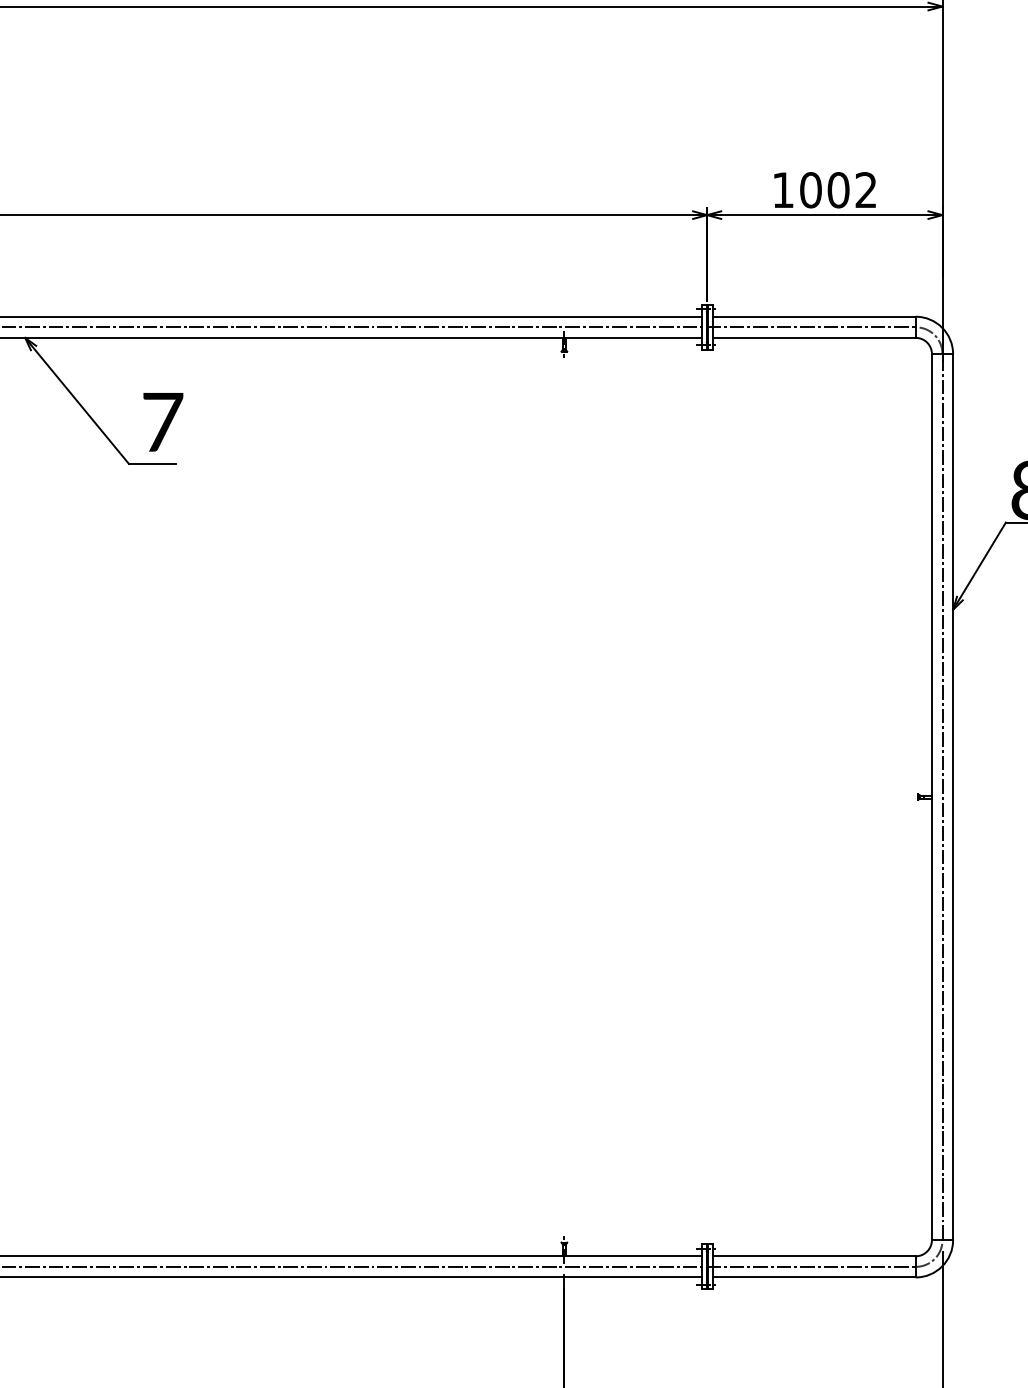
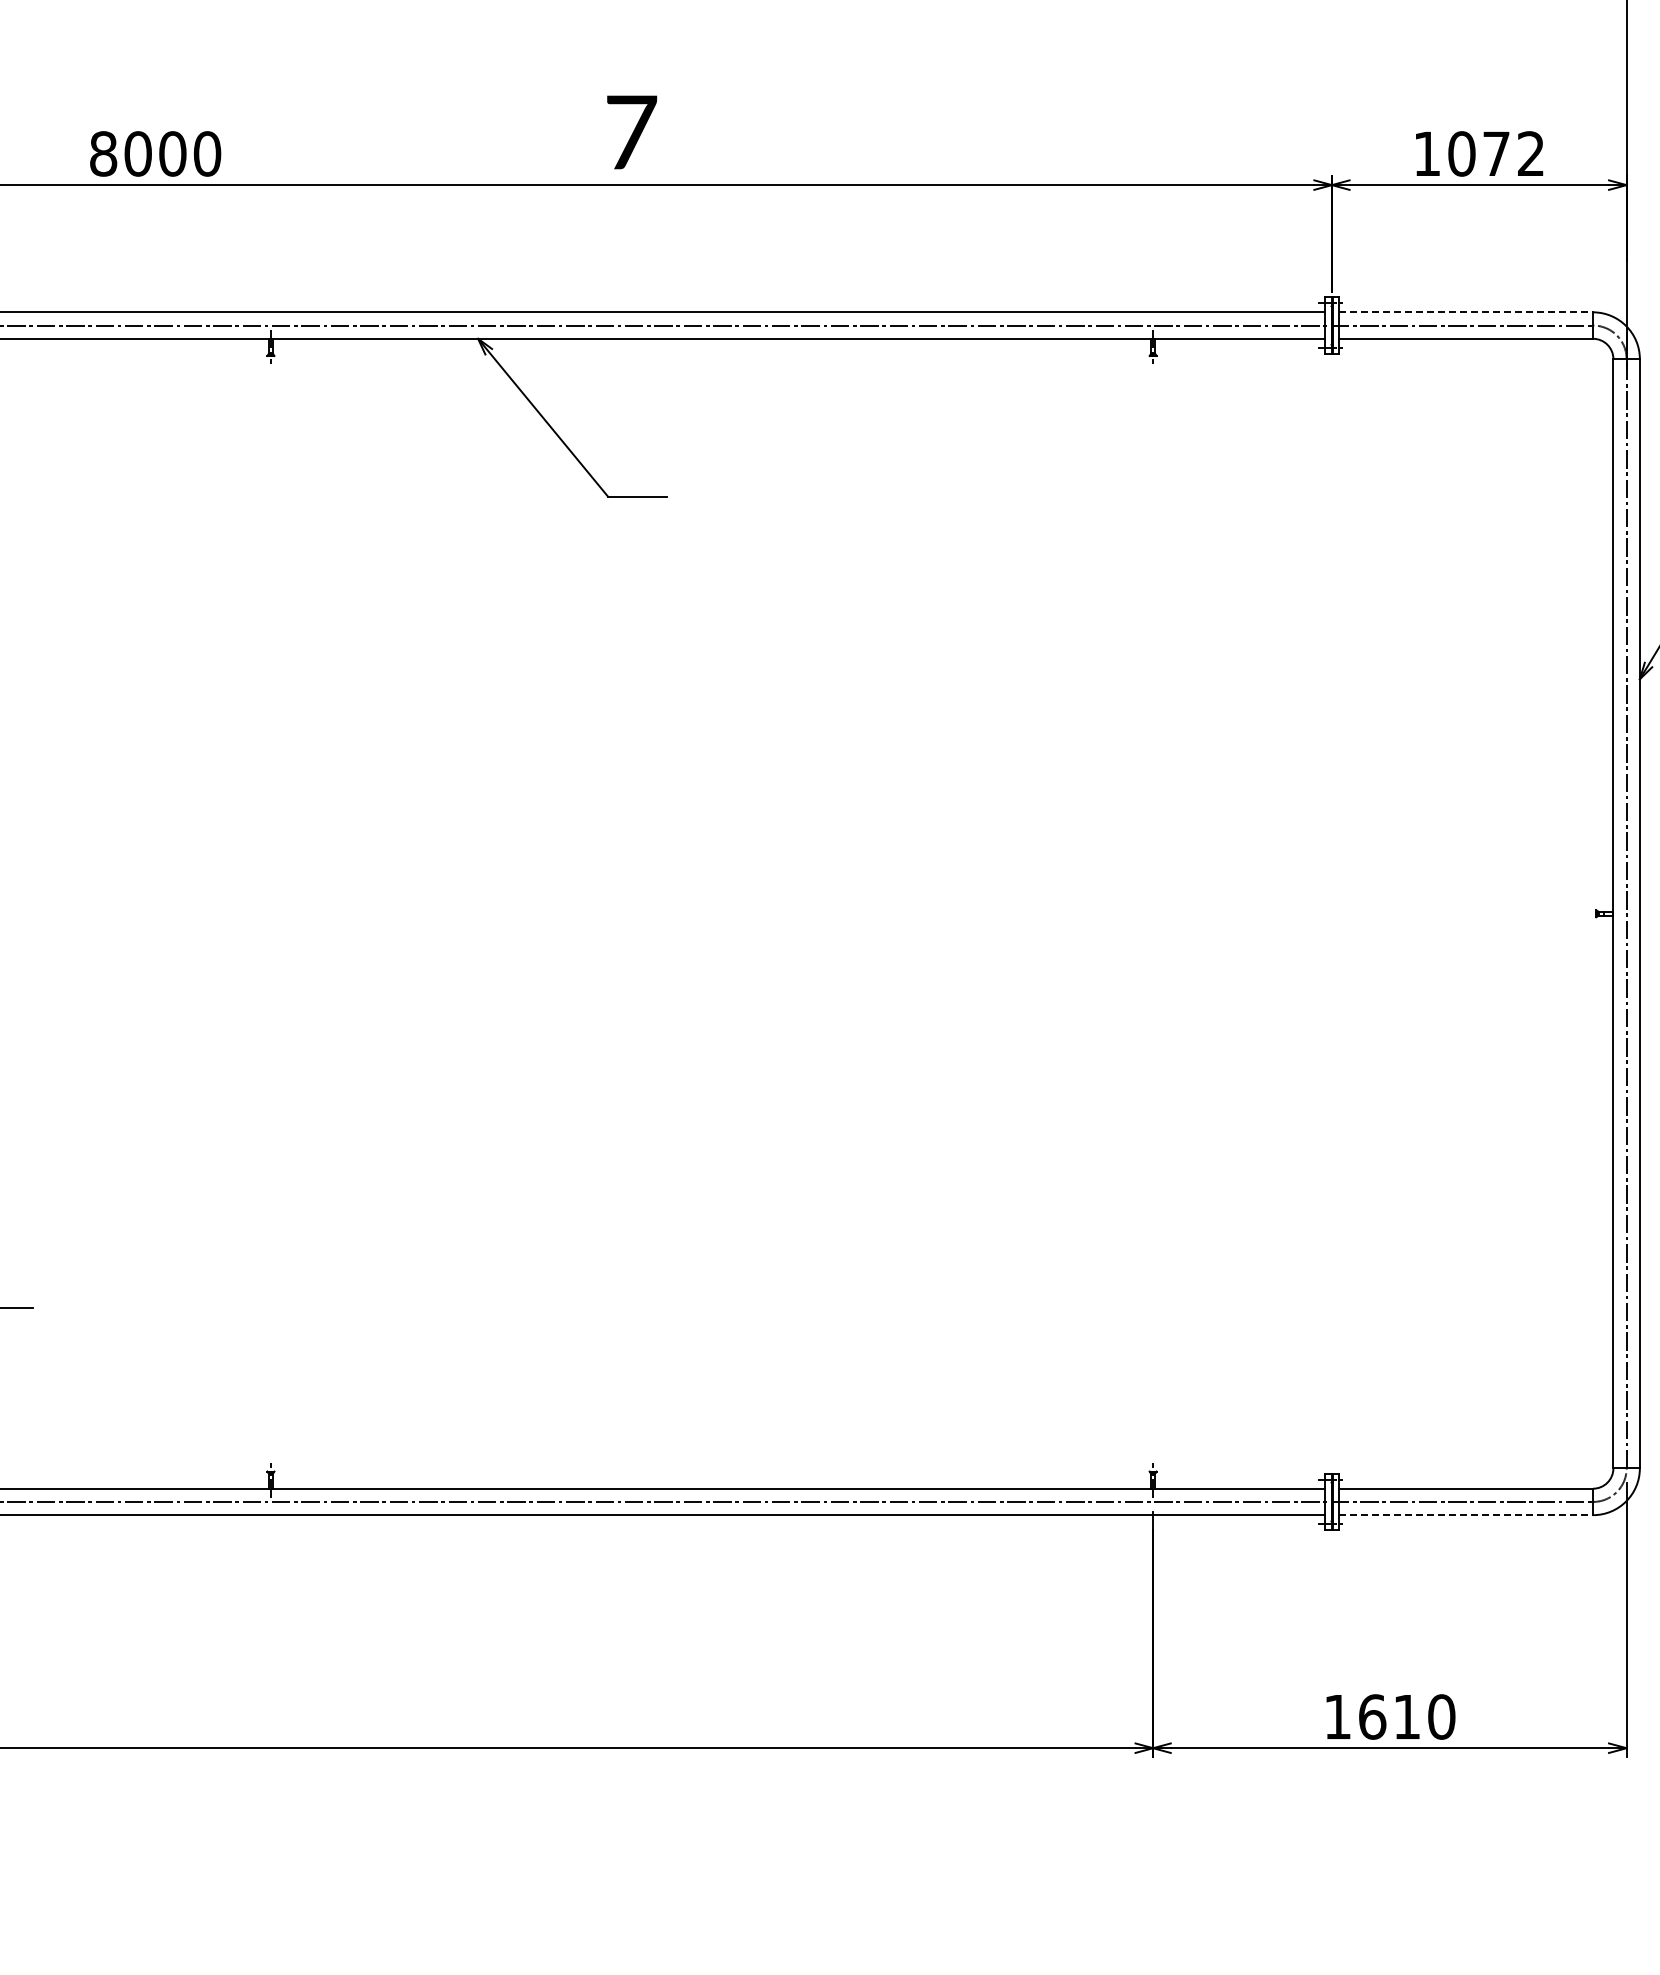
text: (838, 189) -> (1496, 153), 1002 -> 1072
line: (814, 316) -> (1466, 312), solid -> dashed
text: (163, 422) -> (632, 132), moved
line: (814, 1277) -> (1466, 1515), solid -> dashed

